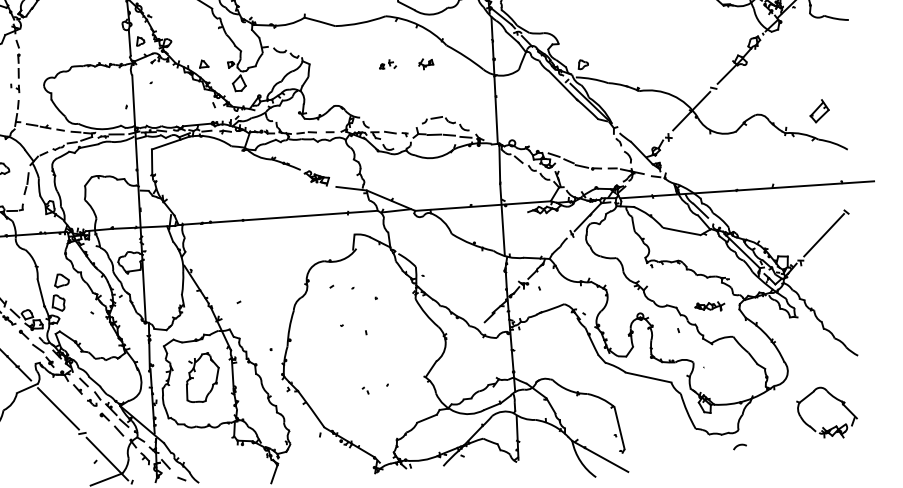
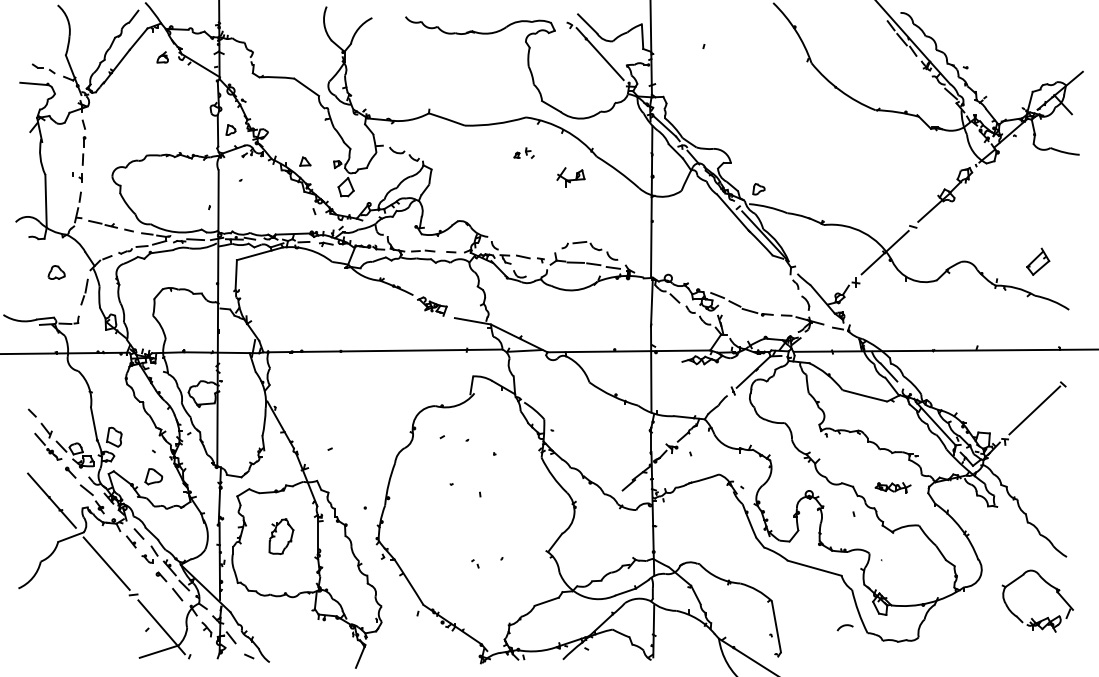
part: (387, 63) -> (523, 152), moved
part: (425, 64) -> (570, 177), size x1.6
part: (61, 280) -> (153, 476), moved
part: (202, 377) -> (281, 536), size x0.6
part: (823, 427) -> (1032, 618), moved
arc: (739, 445) -> (844, 626), moved

